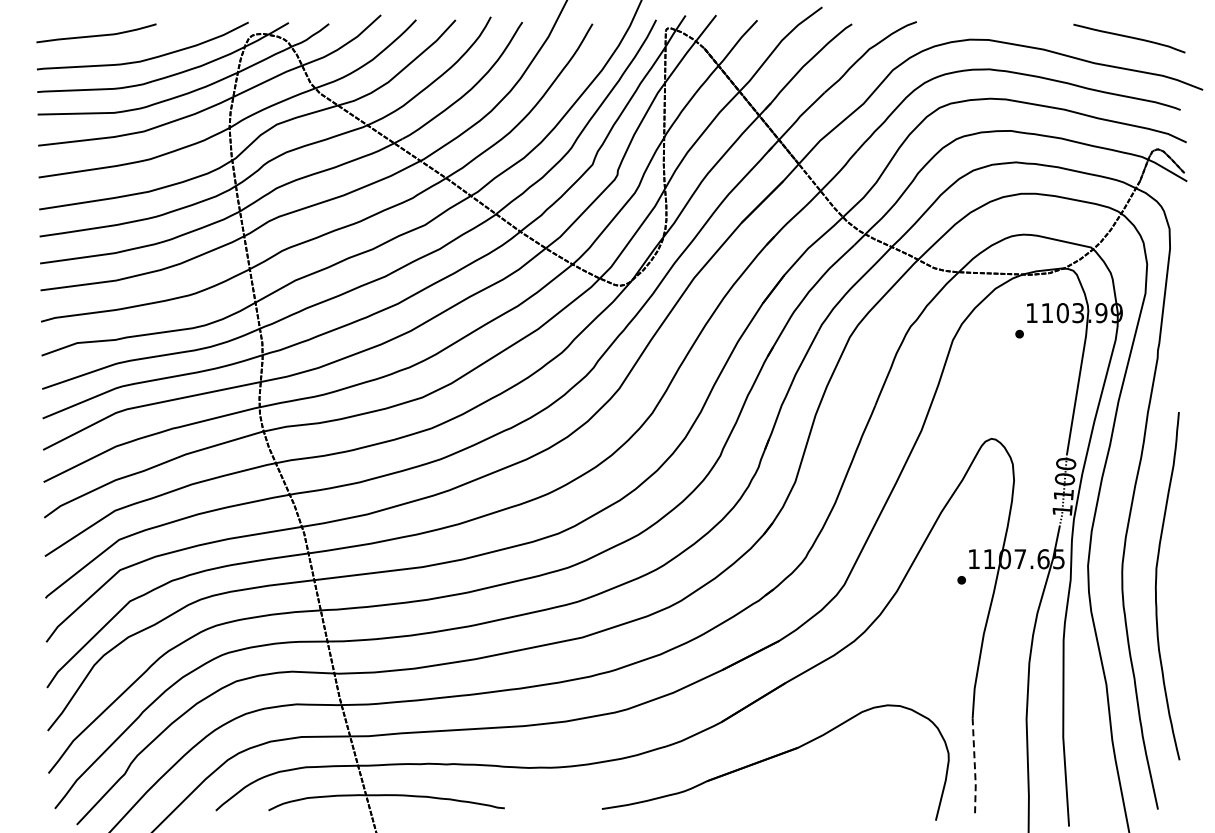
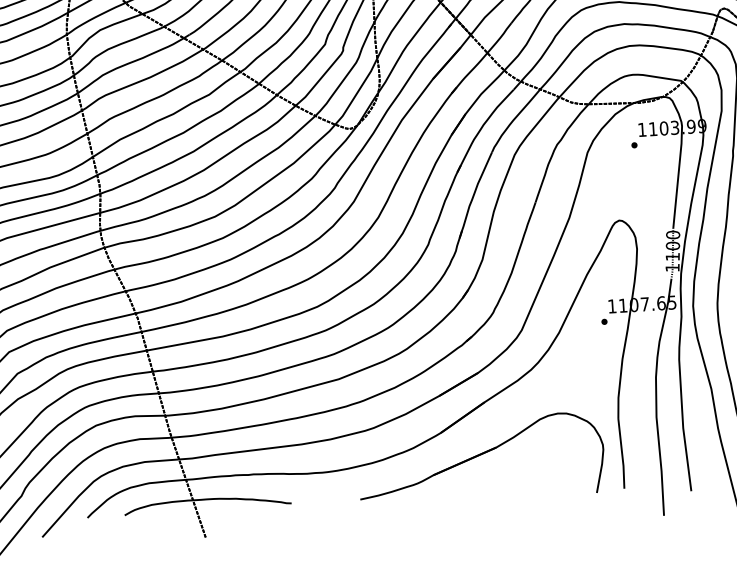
line: (975, 769) -> (622, 455), dashed -> solid

